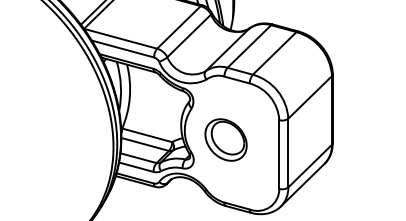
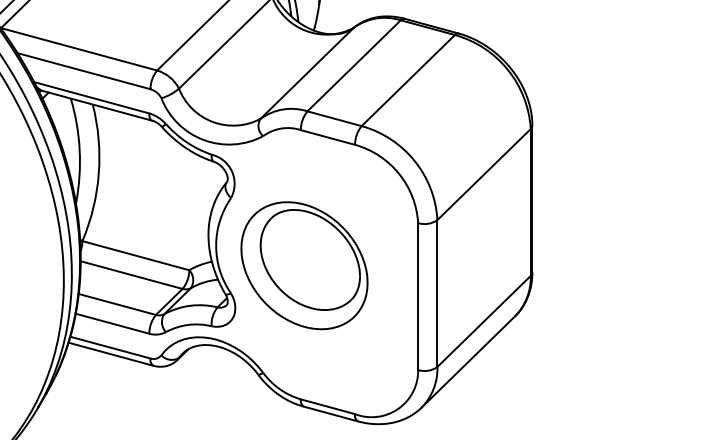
part: (225, 139) -> (303, 264), size x1.43

